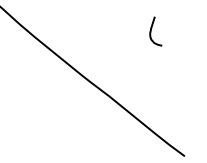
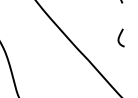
curve: (152, 29) -> (120, 36), moved

